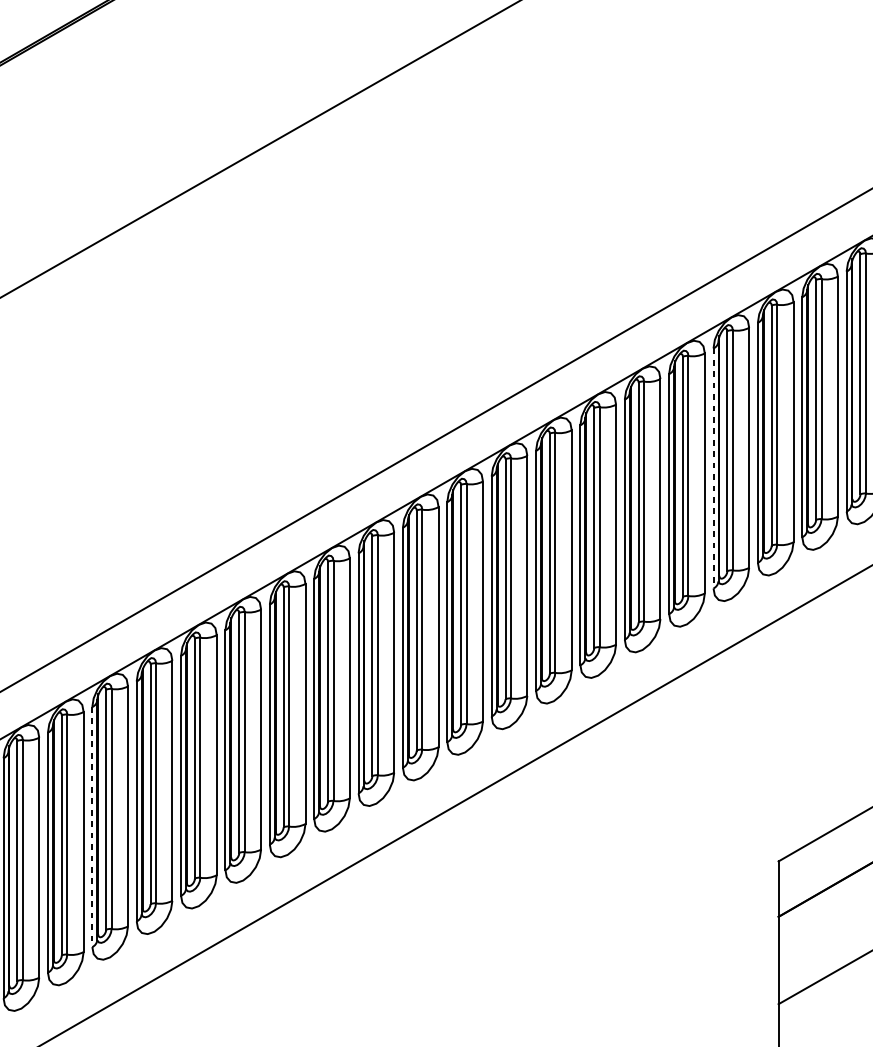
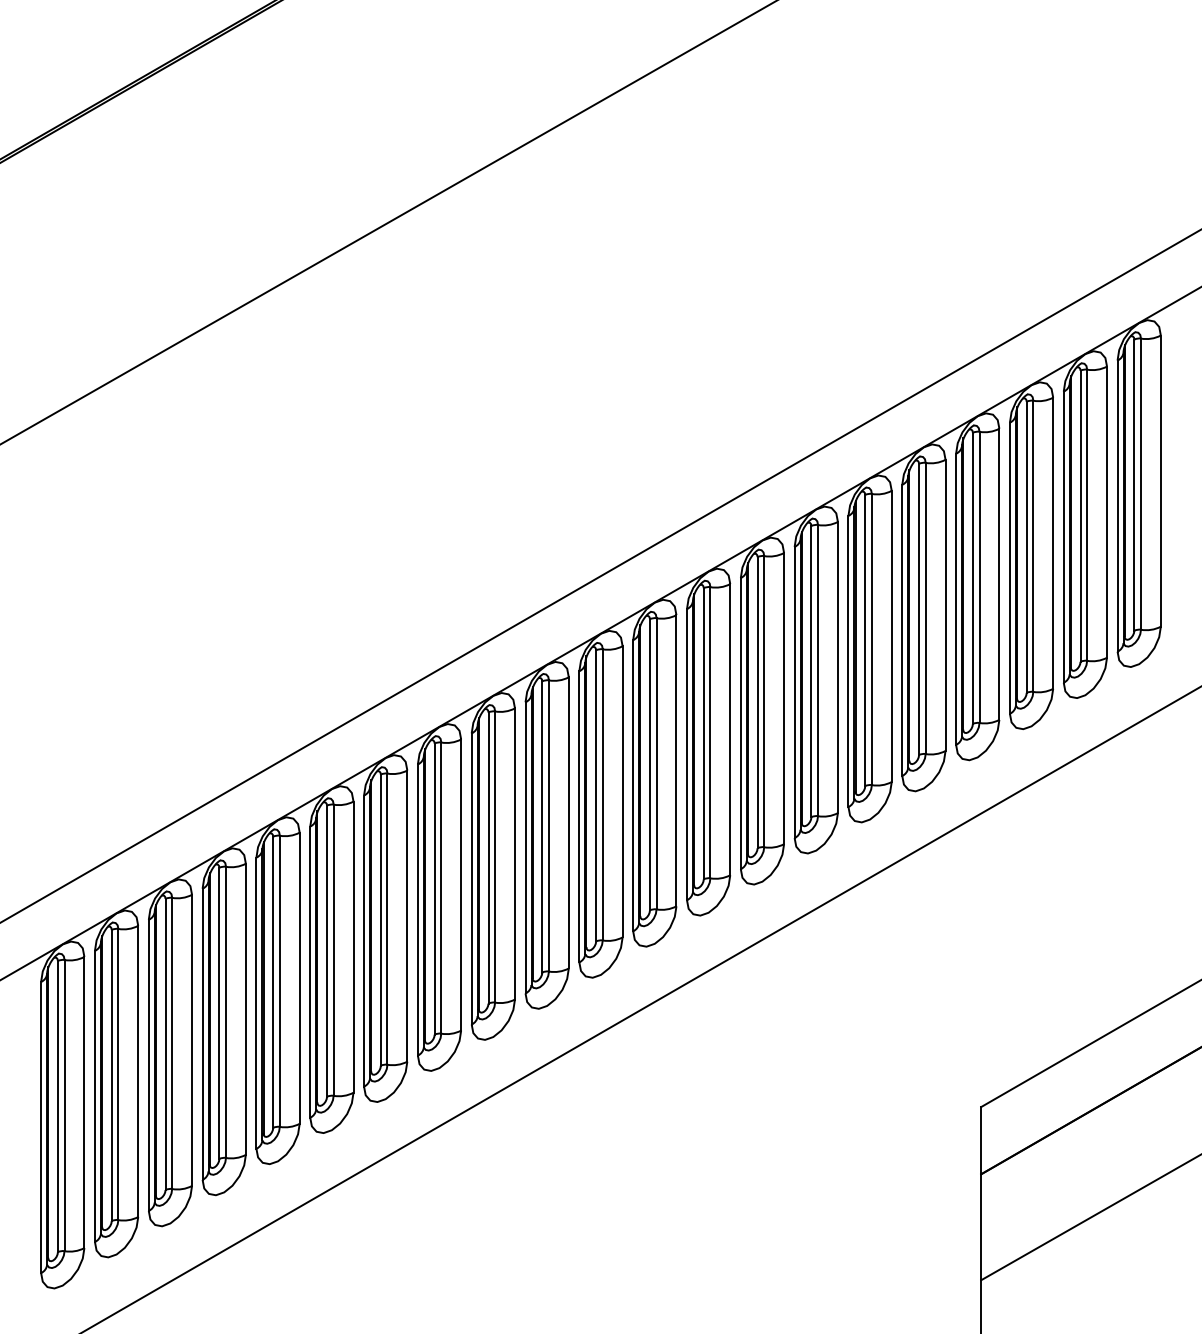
line: (713, 468) -> (902, 630), dashed -> solid
line: (92, 827) -> (148, 1065), dashed -> solid

